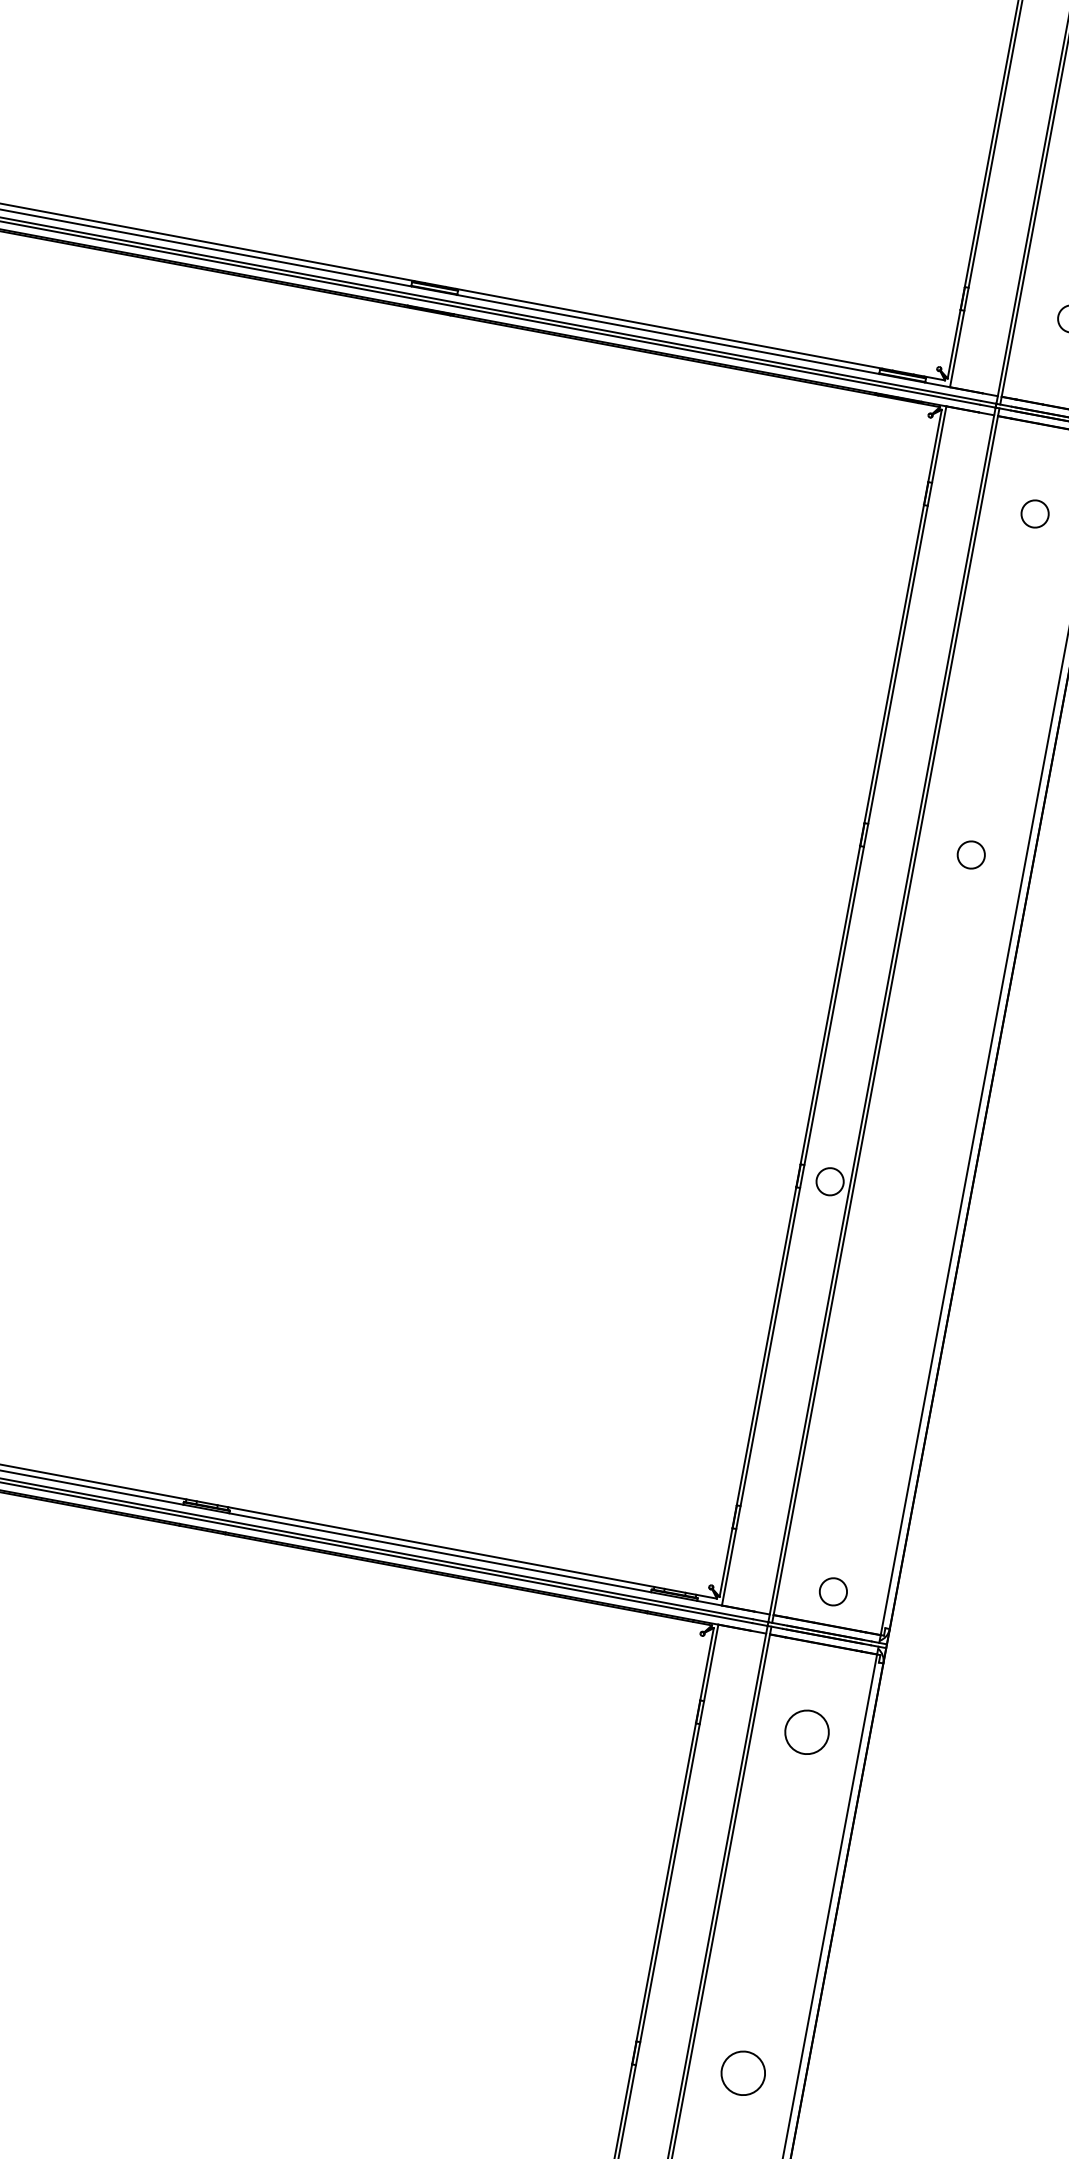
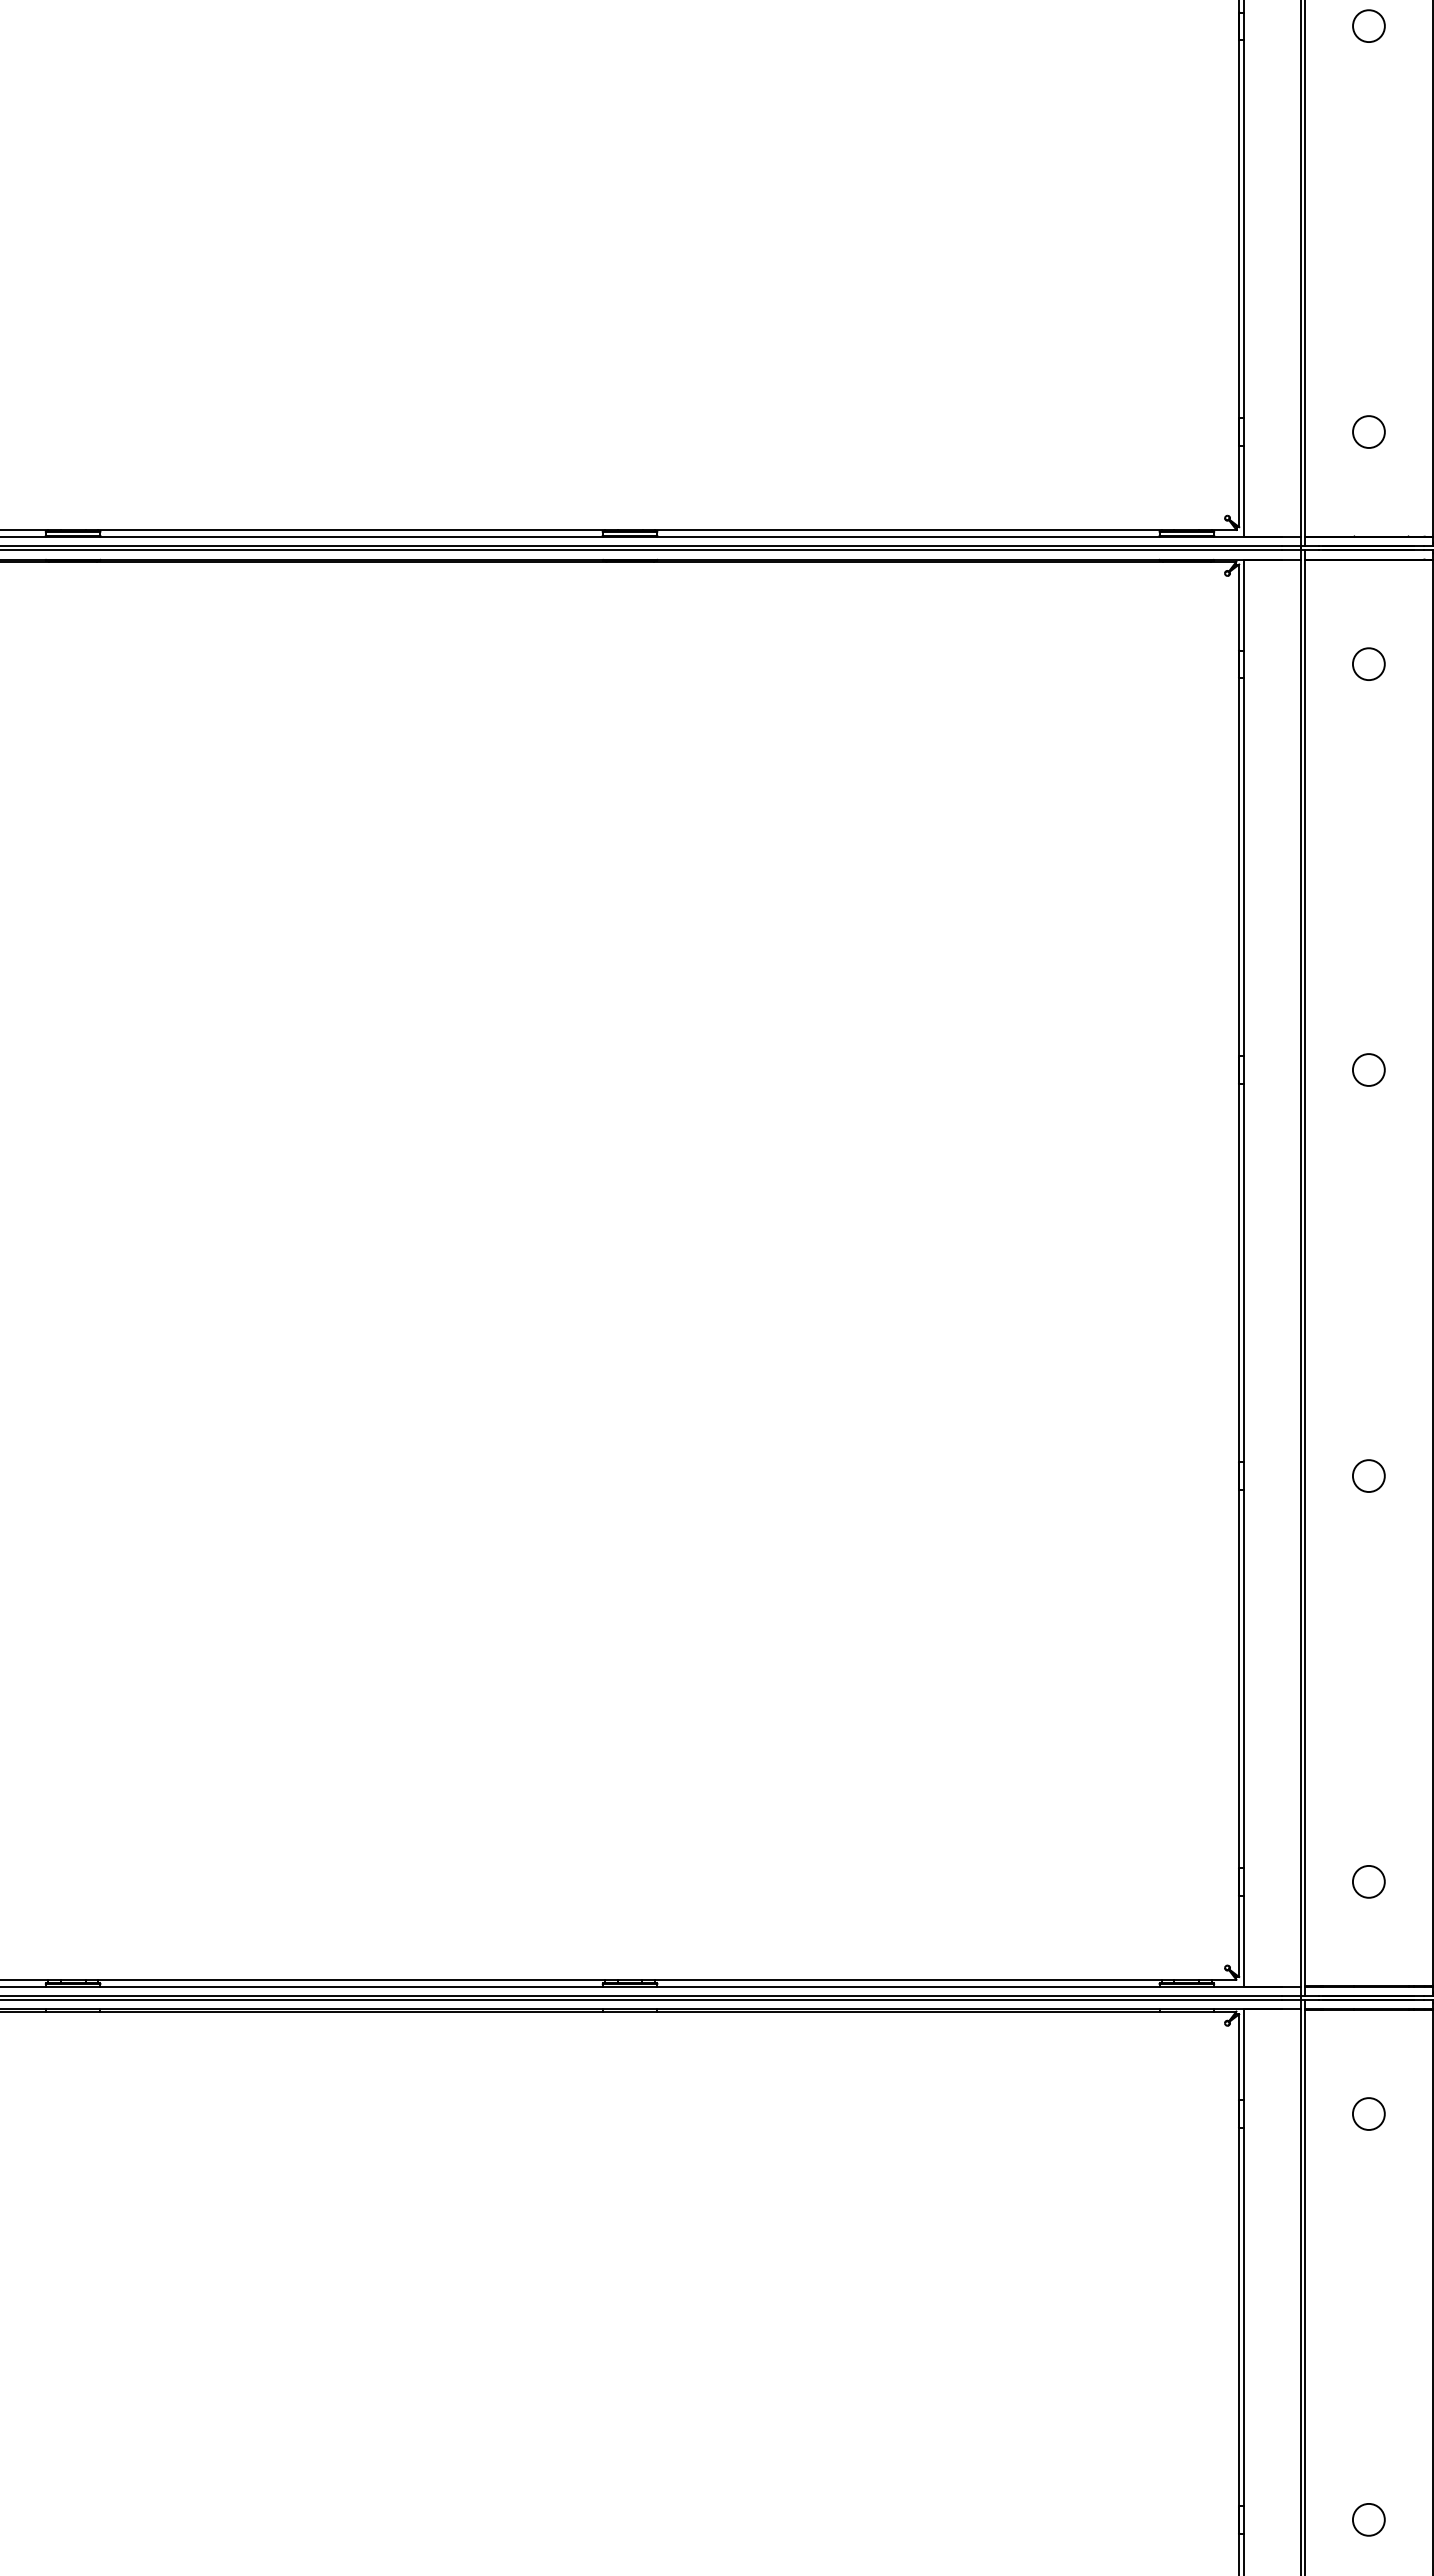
circle: (829, 1181) -> (1368, 1475), moved
circle: (833, 1591) -> (1368, 1881), moved
circle: (806, 1731) -> (1368, 2113), size x0.62
circle: (743, 2072) -> (1368, 2519), size x0.62

